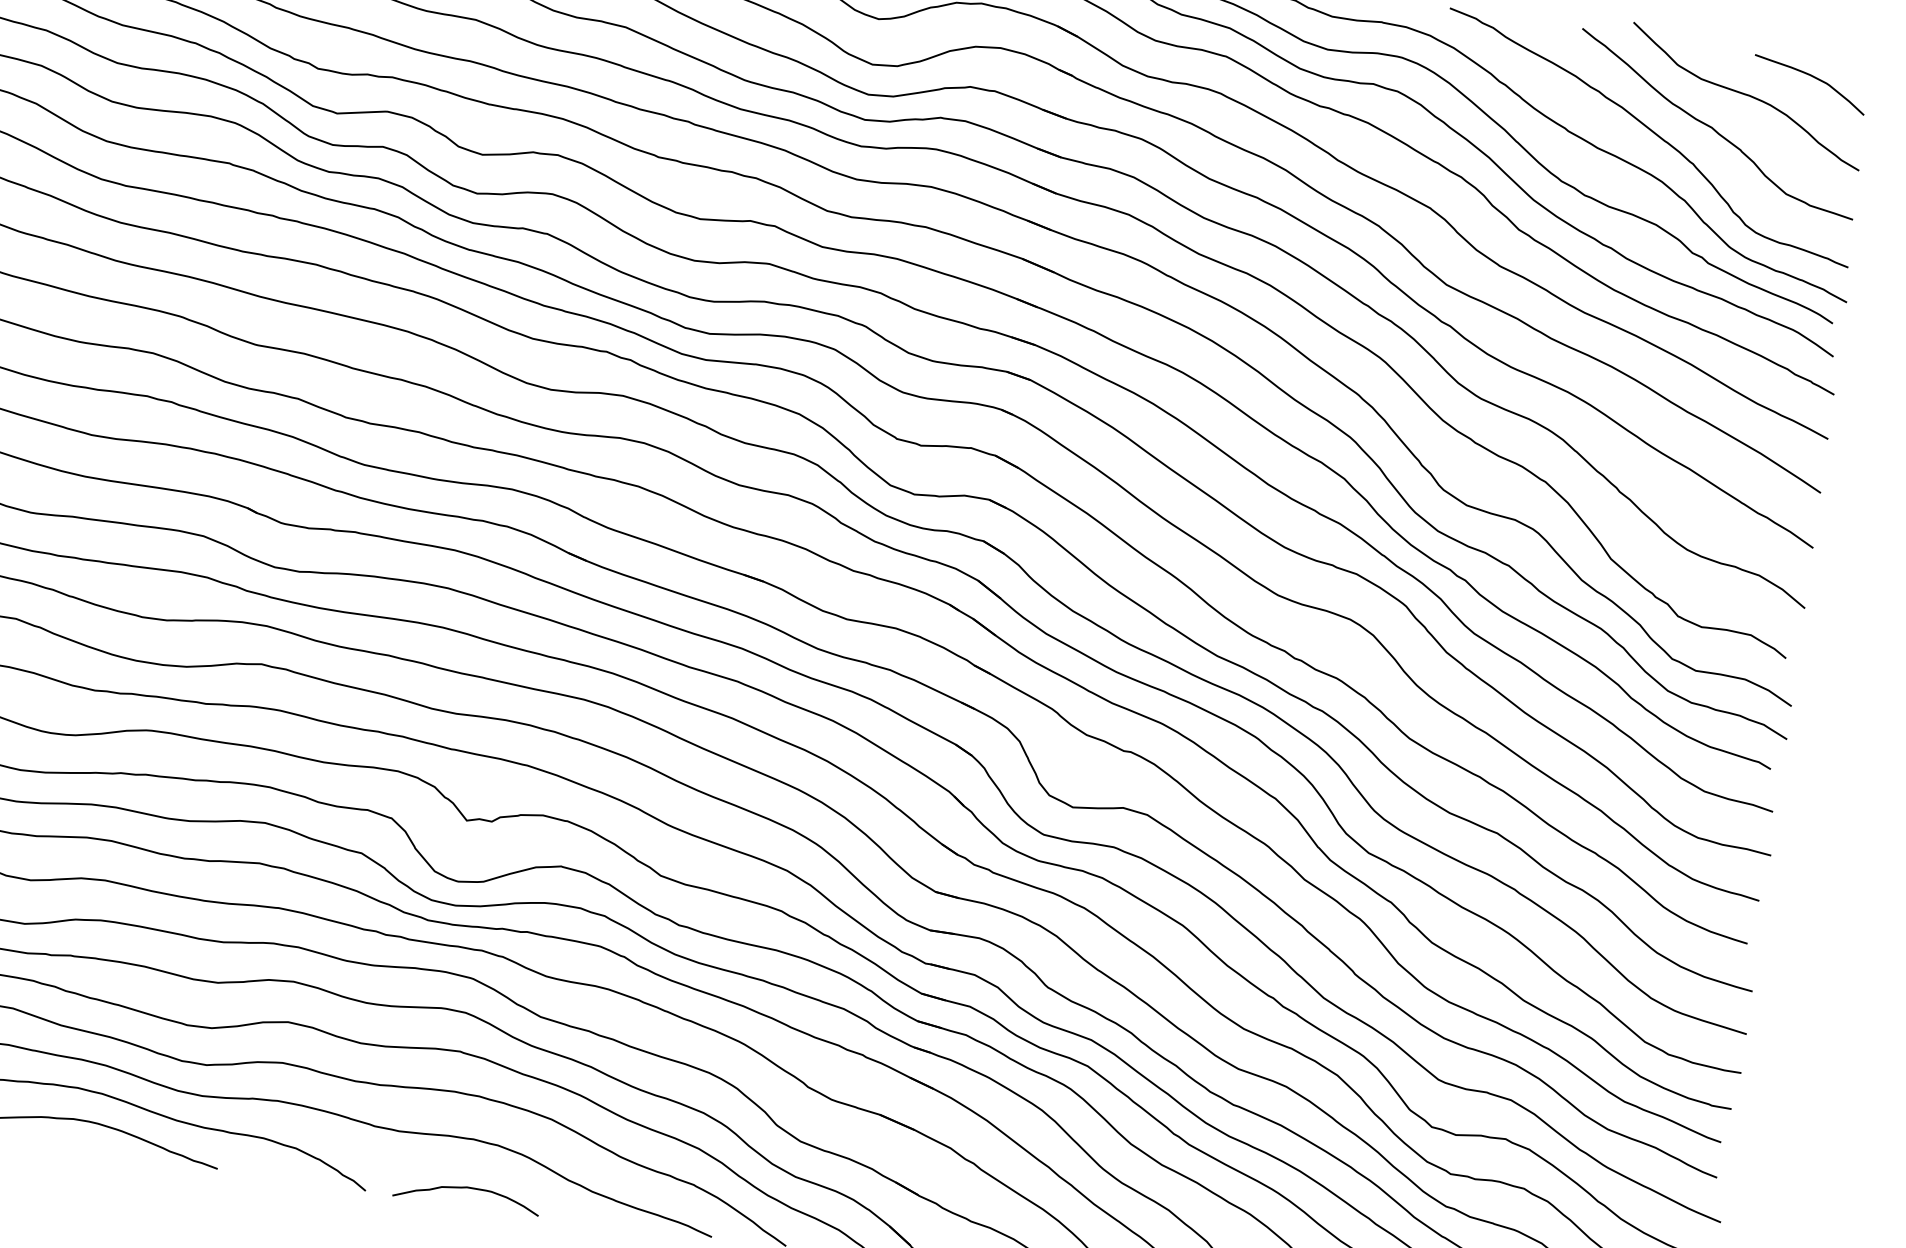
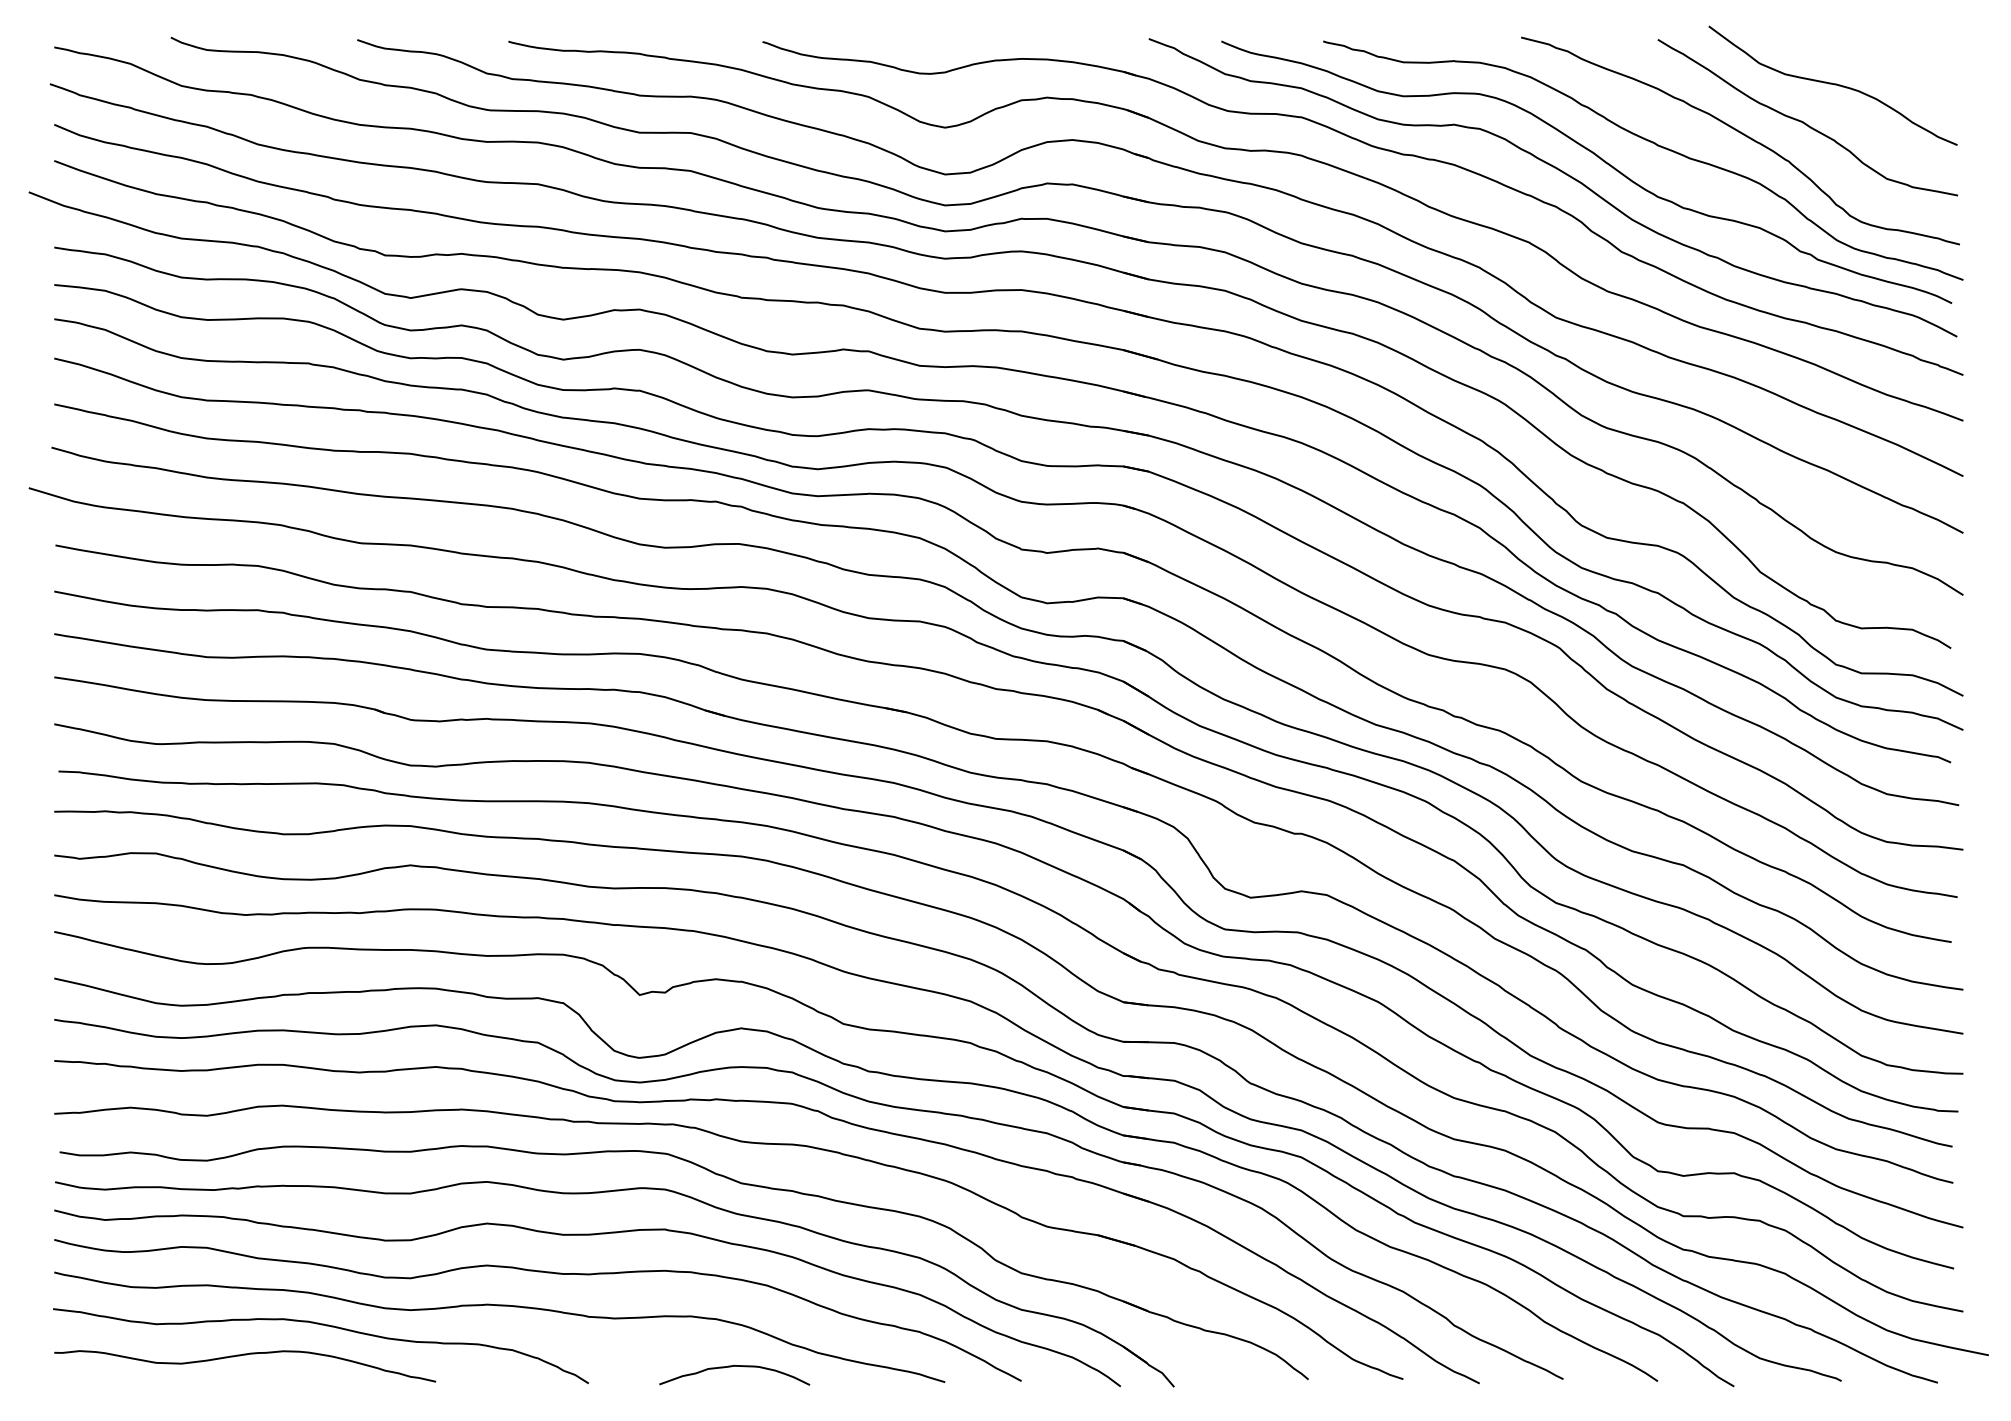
curve: (1812, 77) -> (1897, 57), removed
curve: (464, 1188) -> (731, 1367), moved

